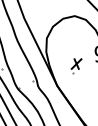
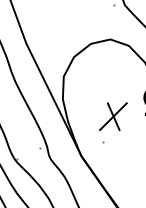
part: (76, 66) -> (113, 123), size x1.67

